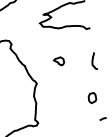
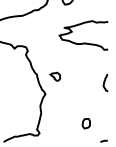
part: (59, 61) -> (55, 76), moved
part: (91, 98) -> (85, 123), moved

